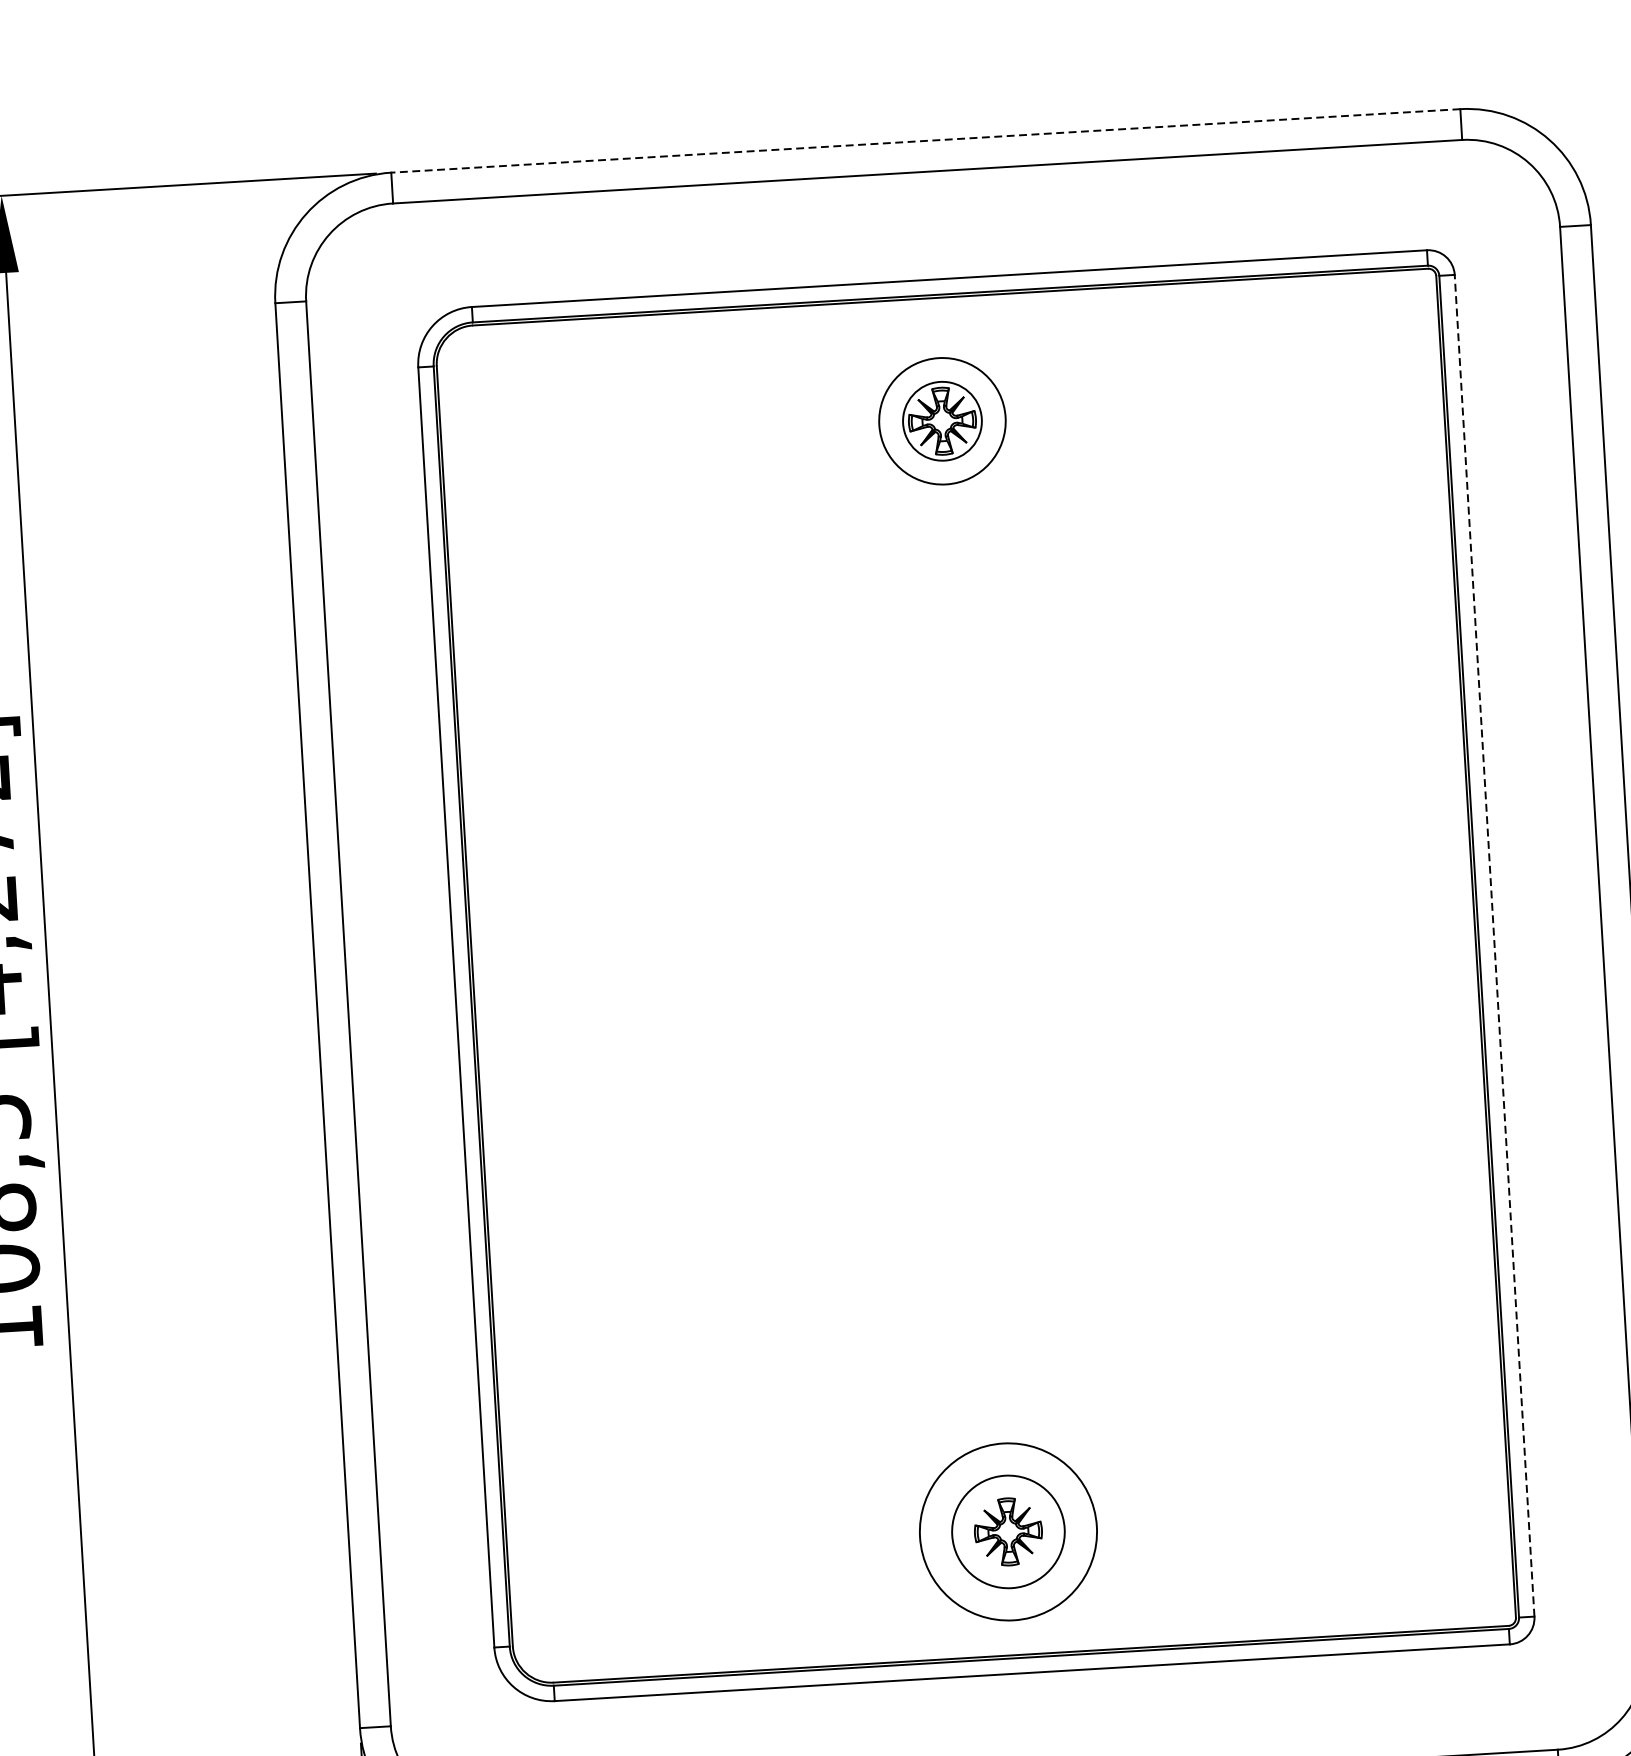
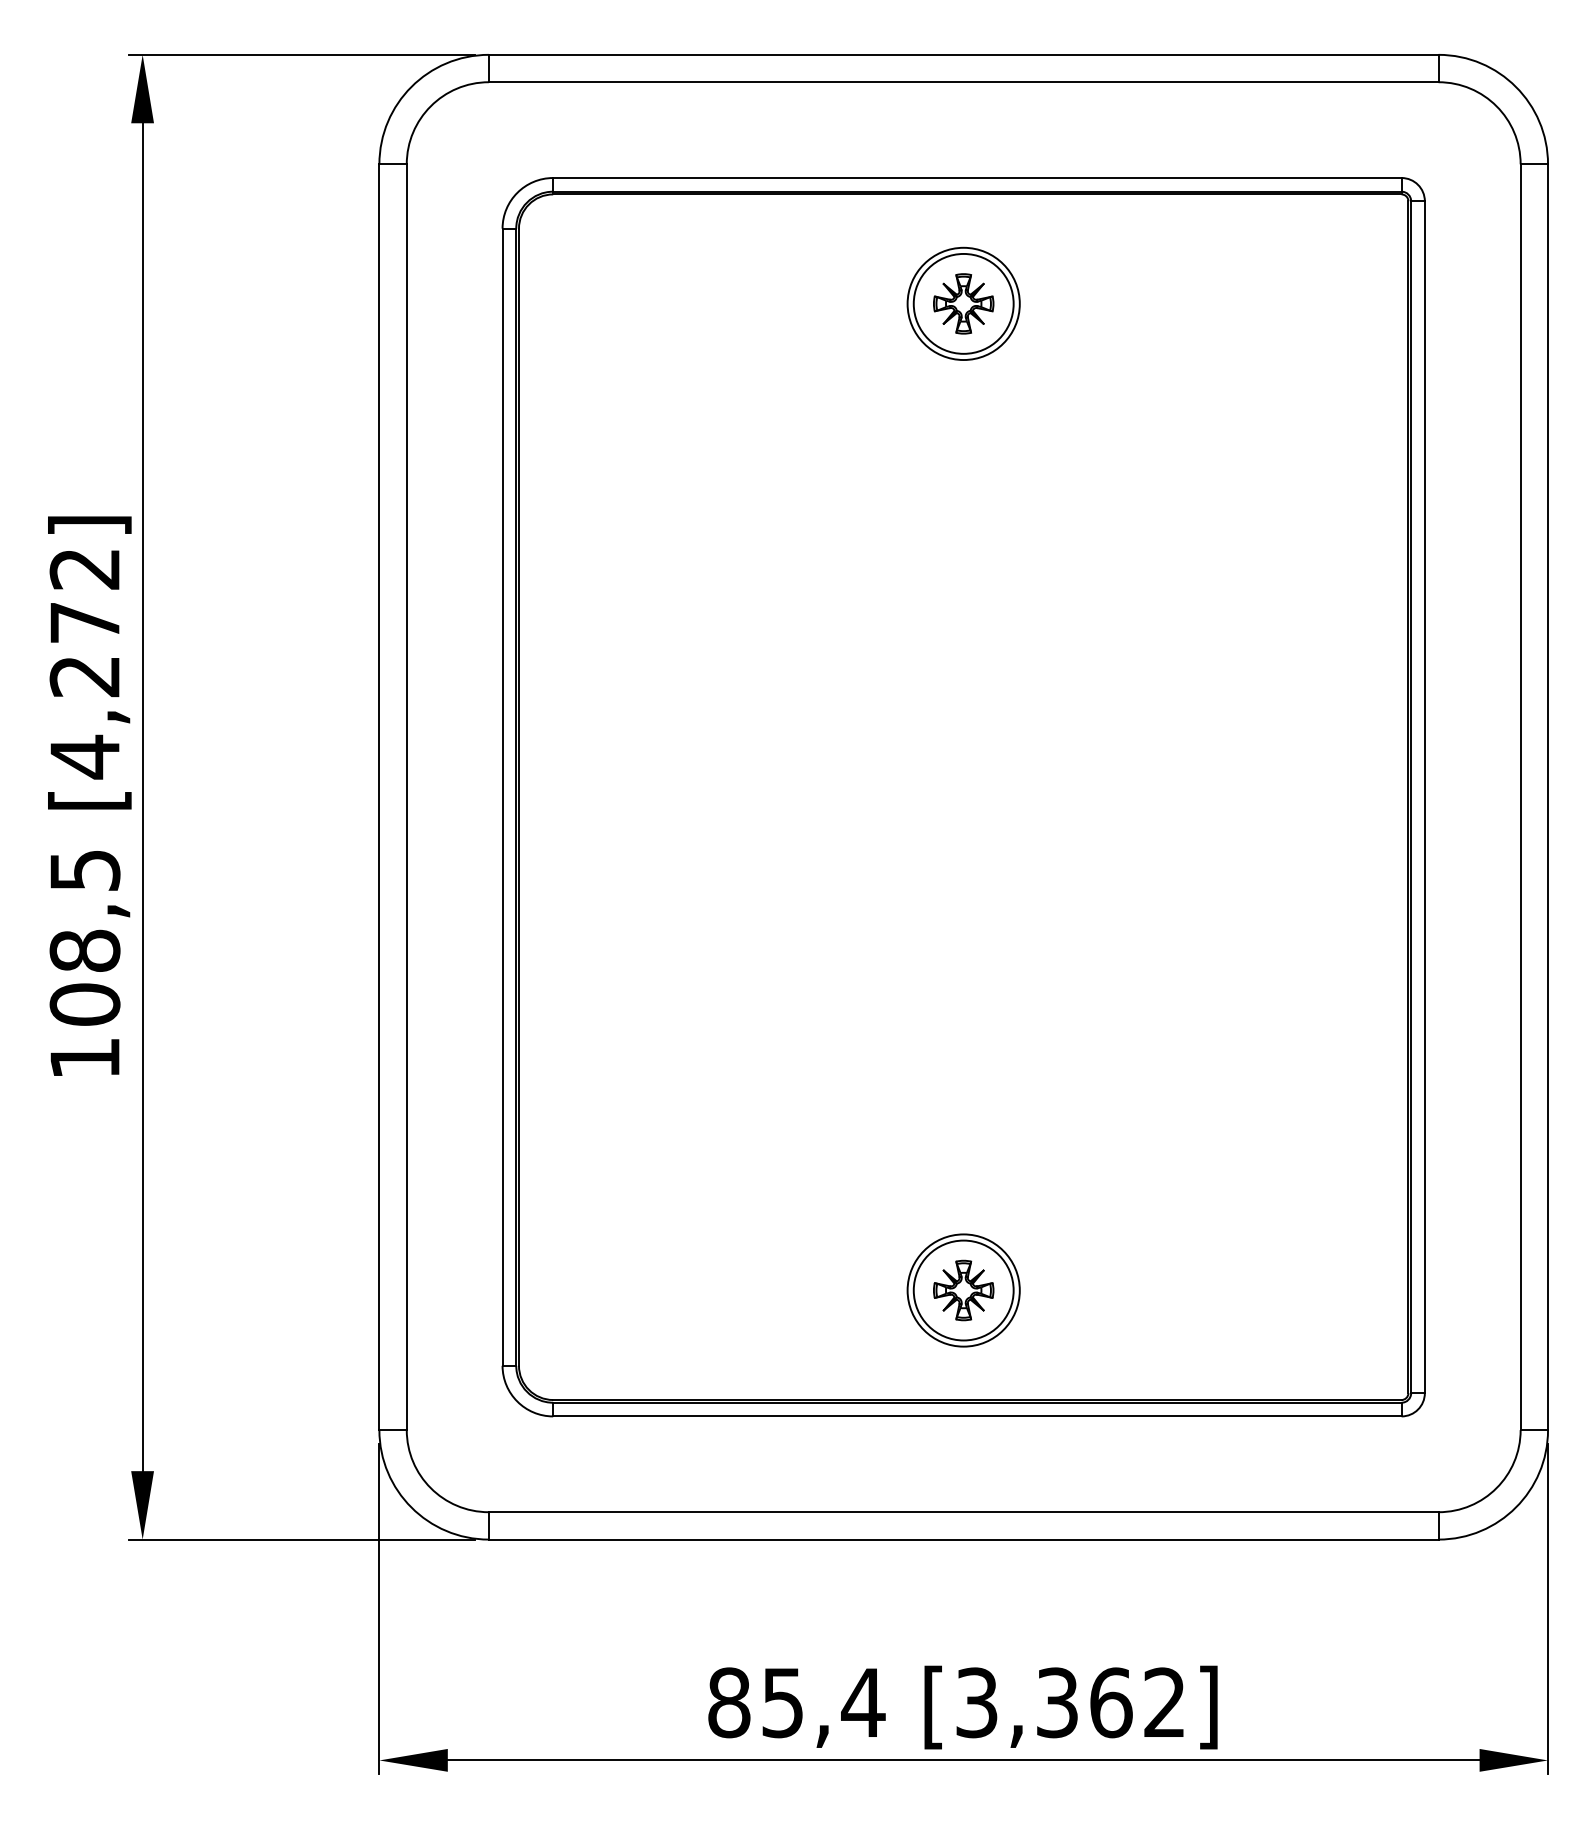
line: (925, 140) -> (963, 54), dashed -> solid
circle: (942, 420) -> (963, 303), size x1.43
line: (1494, 946) -> (1424, 797), dashed -> solid
circle: (1008, 1531) -> (963, 1290), size x0.71

